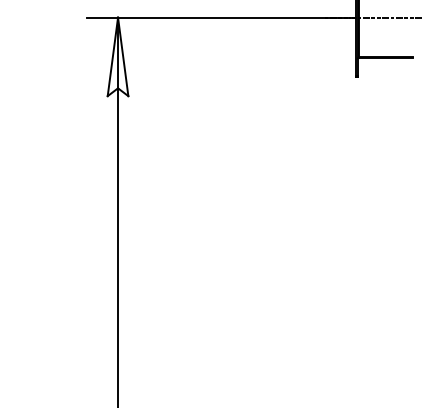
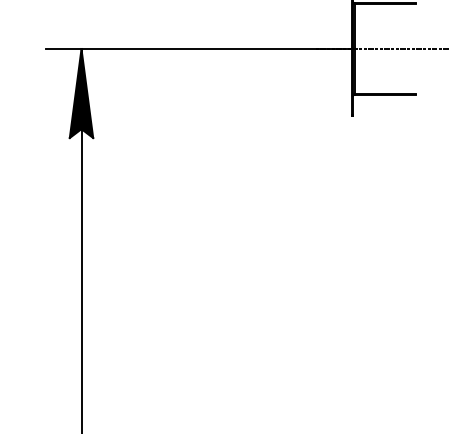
fill: (117, 56) -> (80, 93), added

